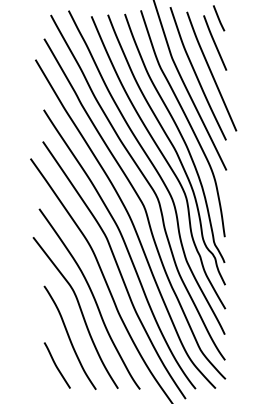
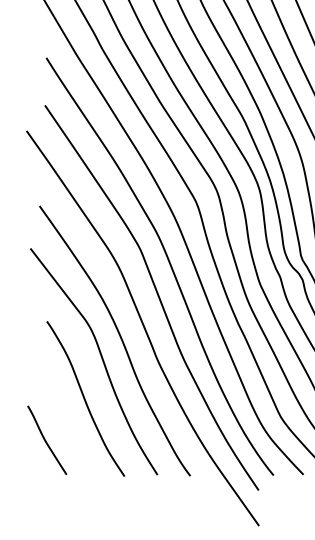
curve: (56, 365) -> (45, 440), moved

